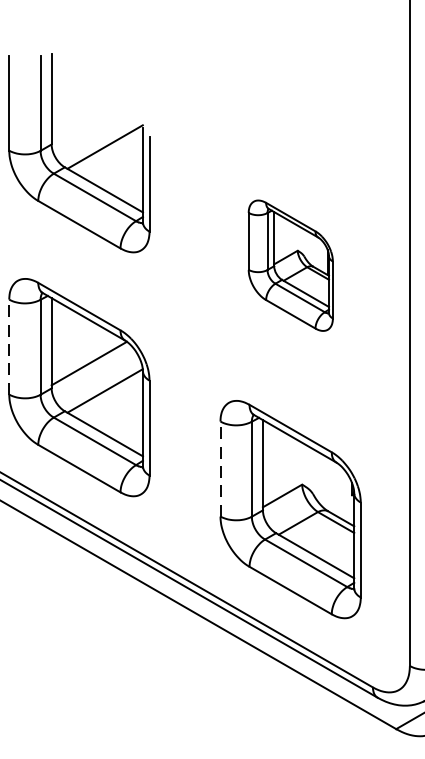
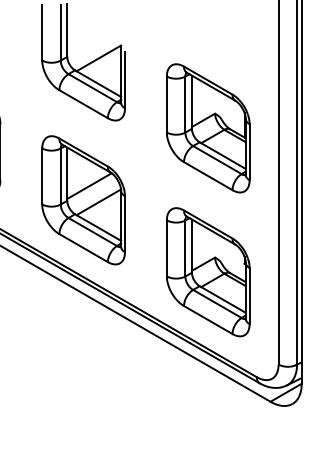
part: (291, 265) -> (208, 128), size x1.67
line: (9, 345) -> (42, 175), dashed -> solid
line: (219, 467) -> (166, 247), dashed -> solid

